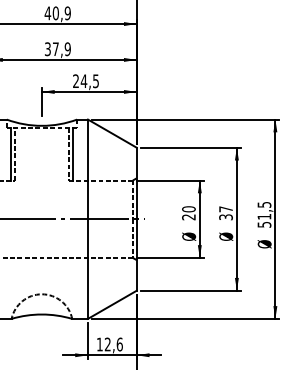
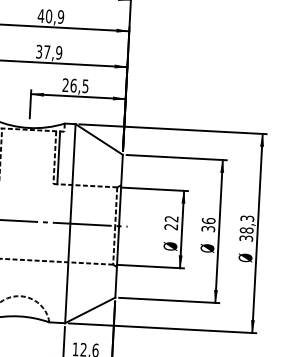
text: (83, 81) -> (73, 85), 24,5 -> 26,5
text: (188, 209) -> (171, 219), 20 -> 22
text: (225, 209) -> (208, 221), 37 -> 36
text: (264, 214) -> (246, 228), 51,5 -> 38,3

